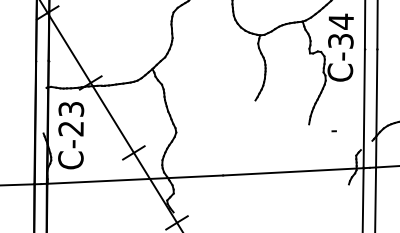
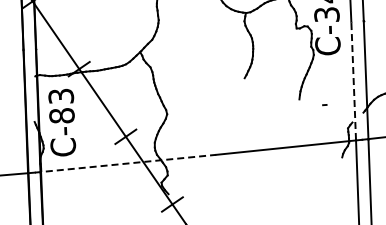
line: (364, 108) -> (353, 80), solid -> dashed
text: (70, 128) -> (61, 115), C-23 -> C-83
line: (132, 179) -> (125, 163), solid -> dashed

